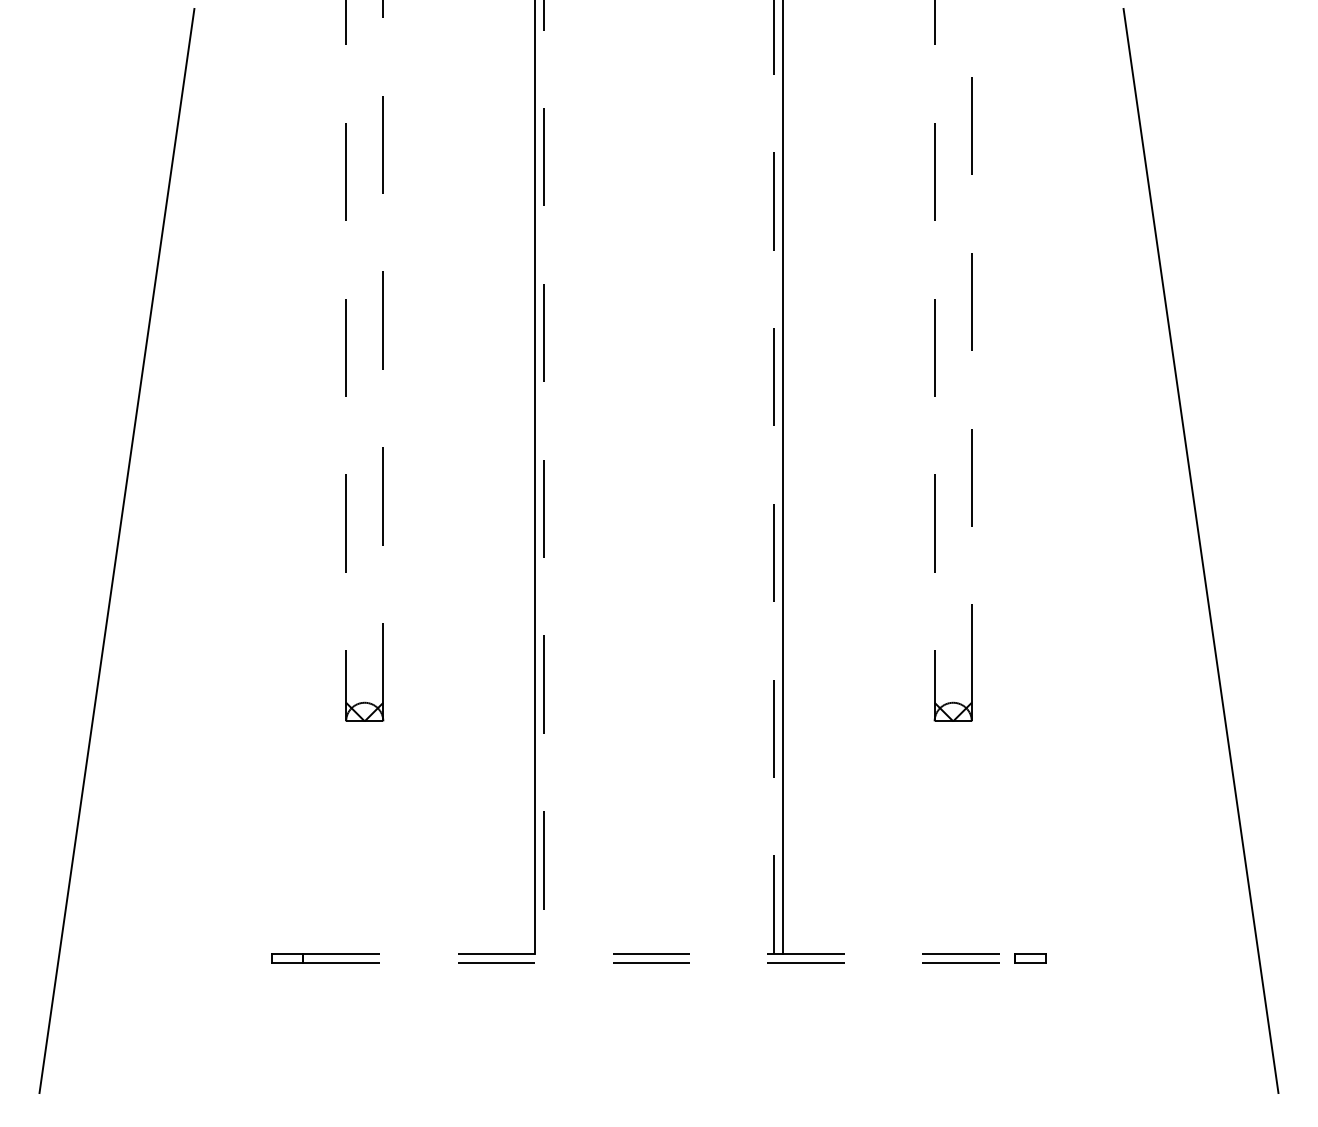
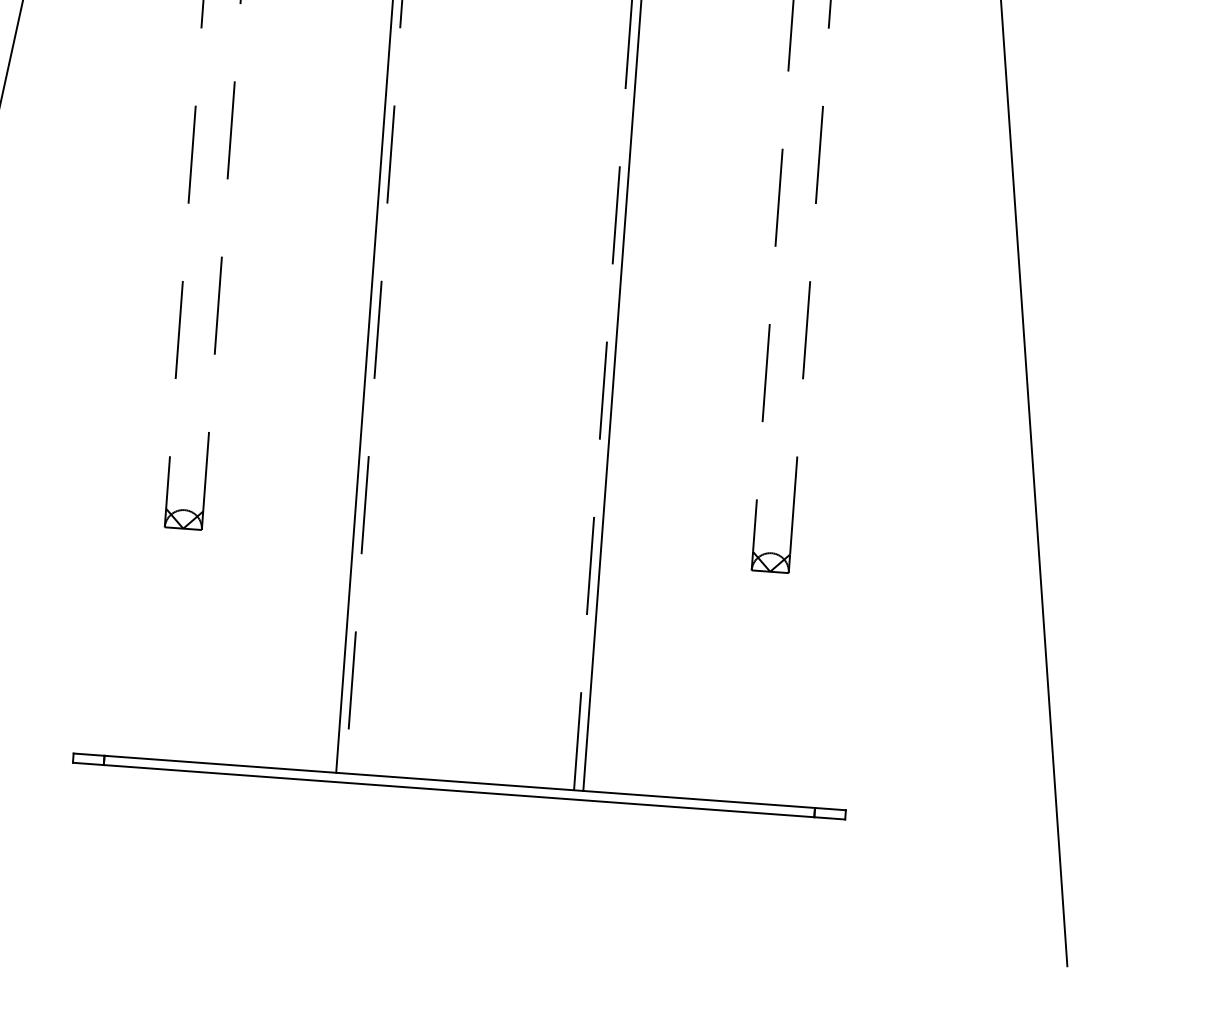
line: (659, 953) -> (460, 781), dashed -> solid
line: (659, 962) -> (459, 790), dashed -> solid

